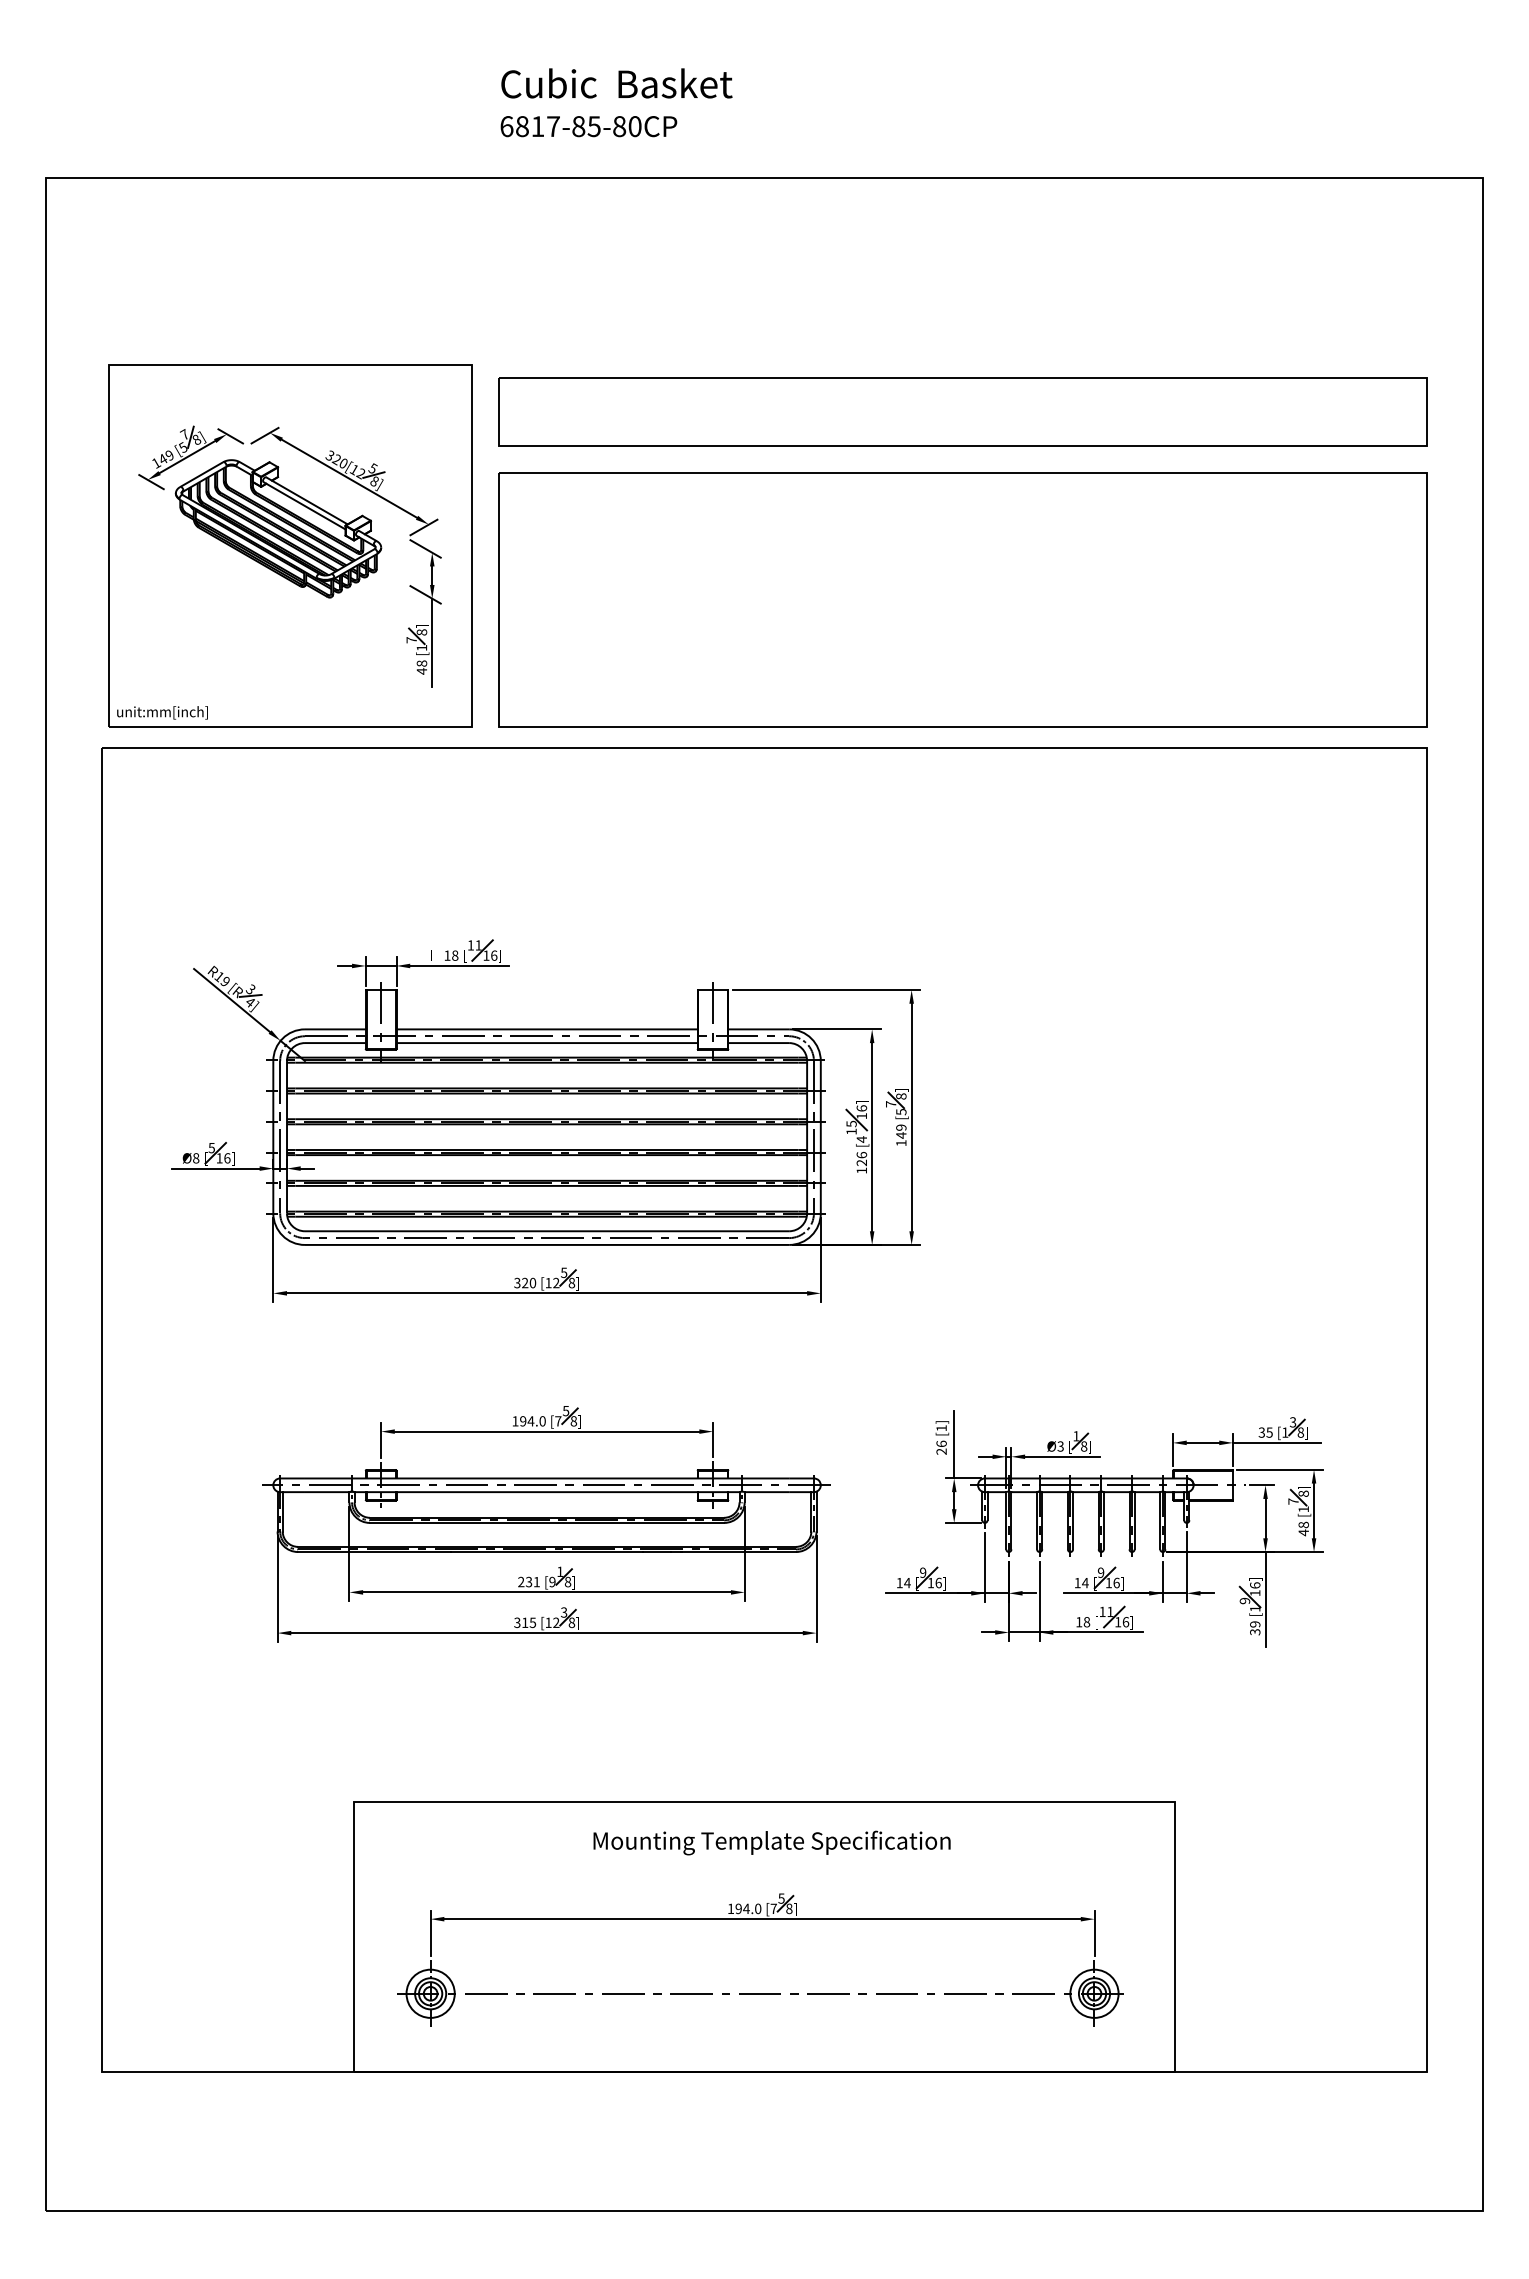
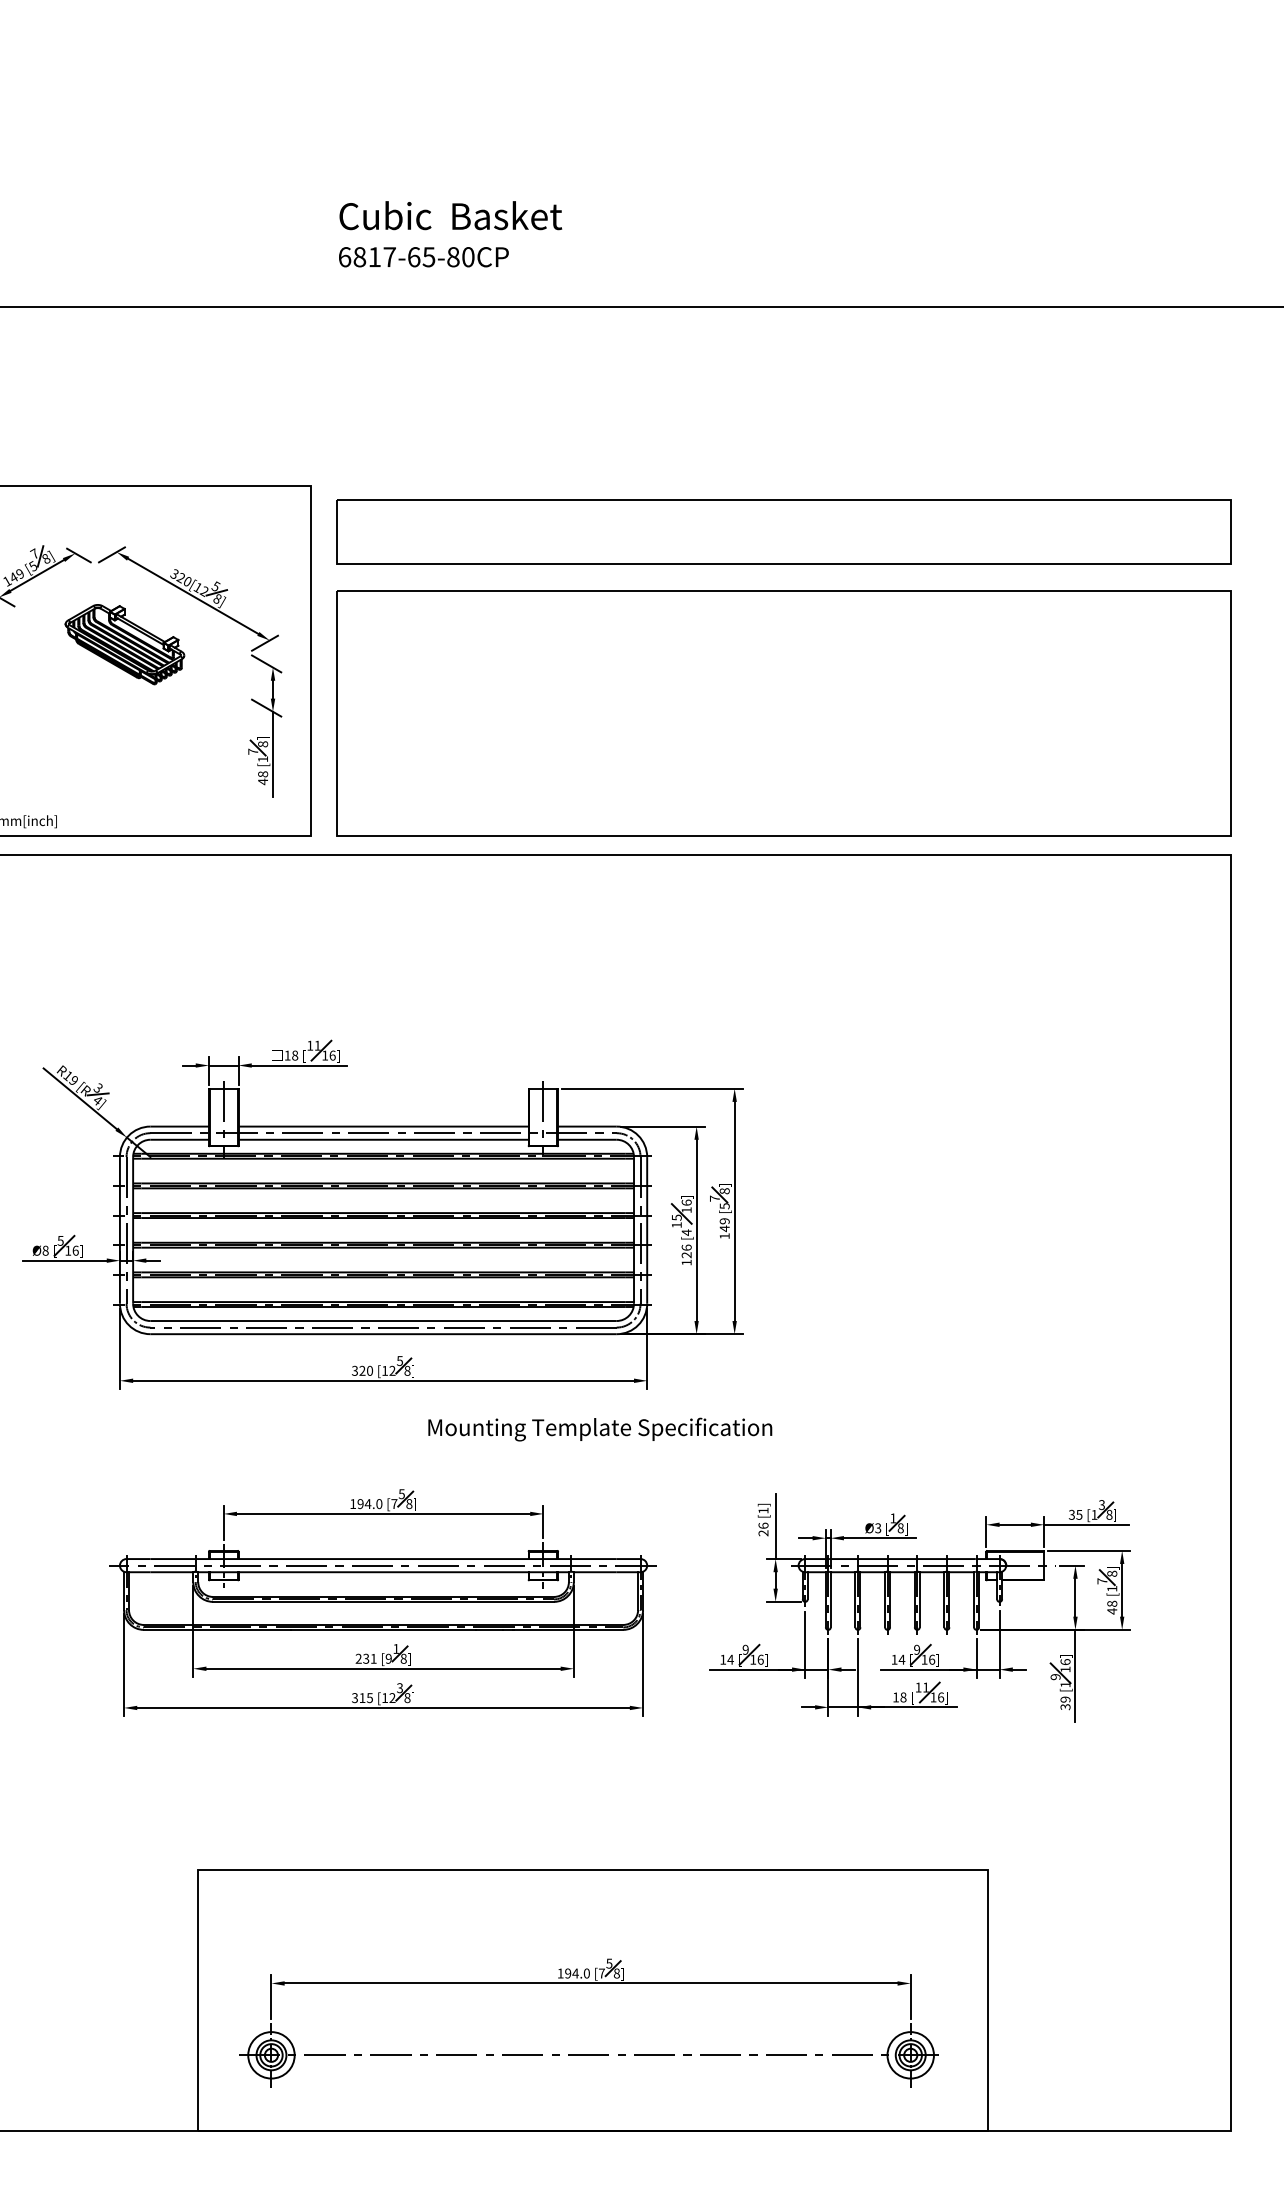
text: (578, 126) -> (413, 257), 6817-85-80CP -> 6817-65-80CP
part: (278, 528) -> (124, 644), size x0.6
text: (771, 1842) -> (599, 1429), moved

